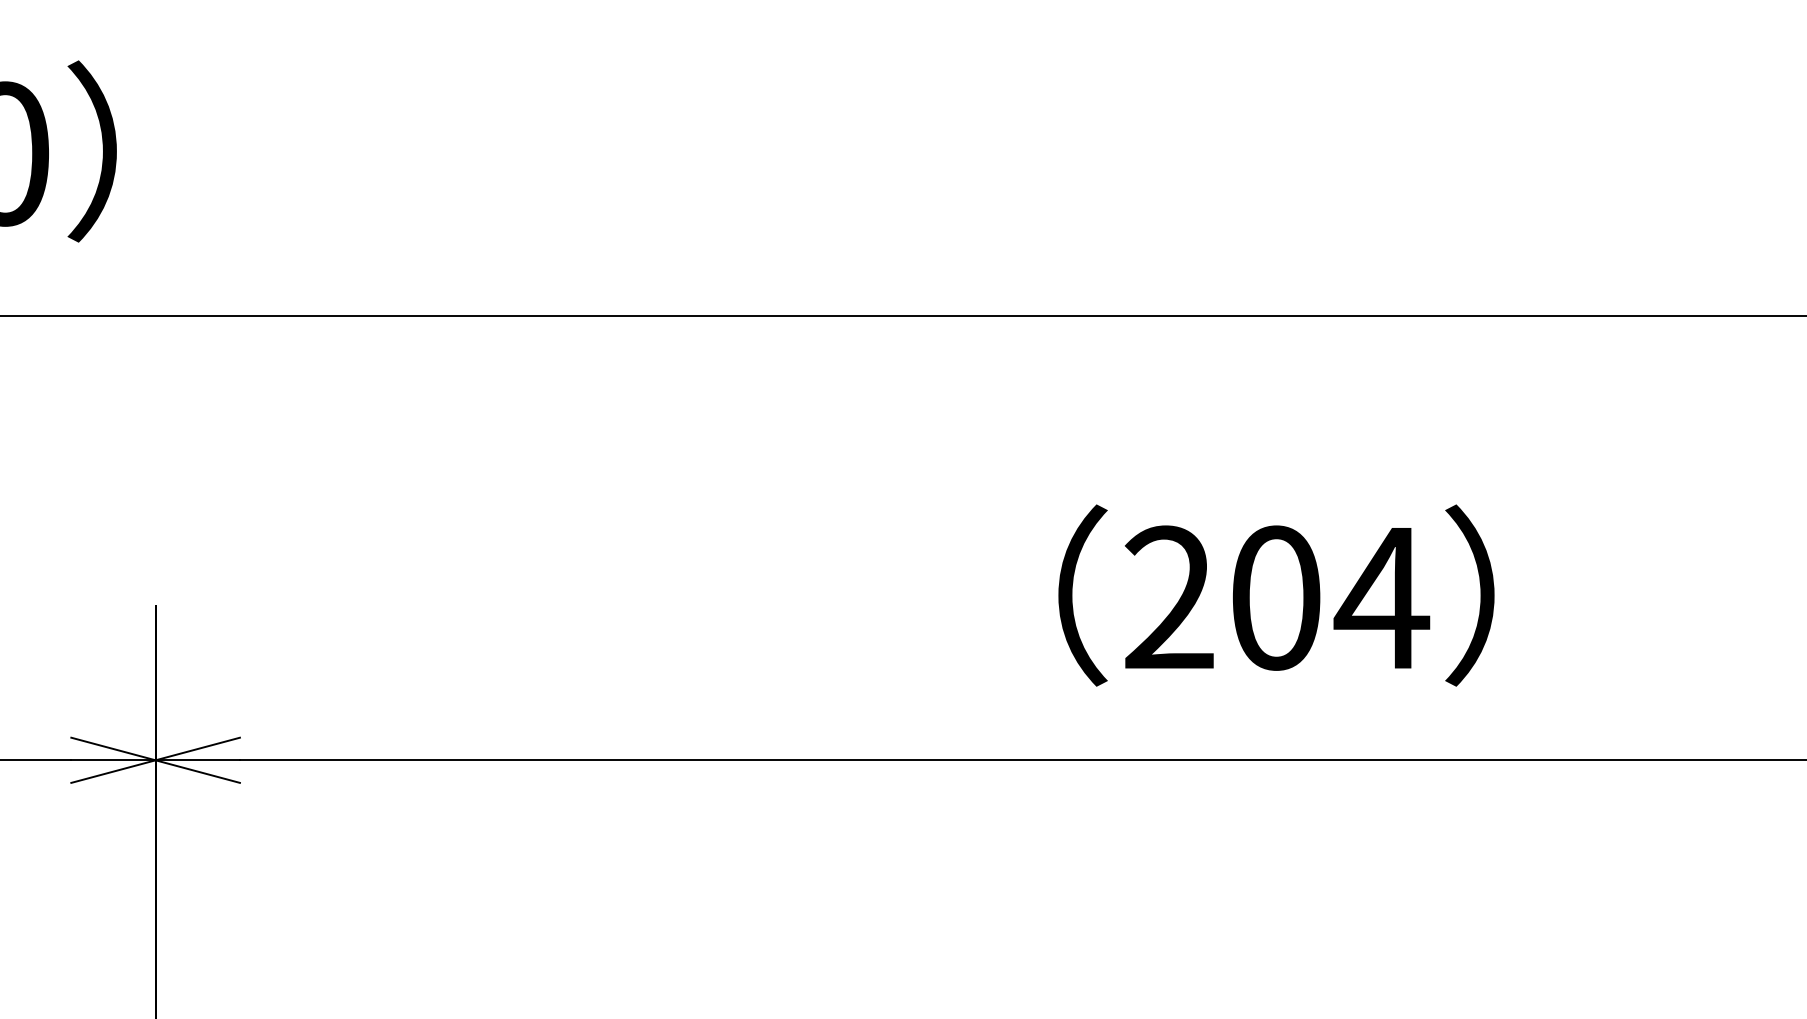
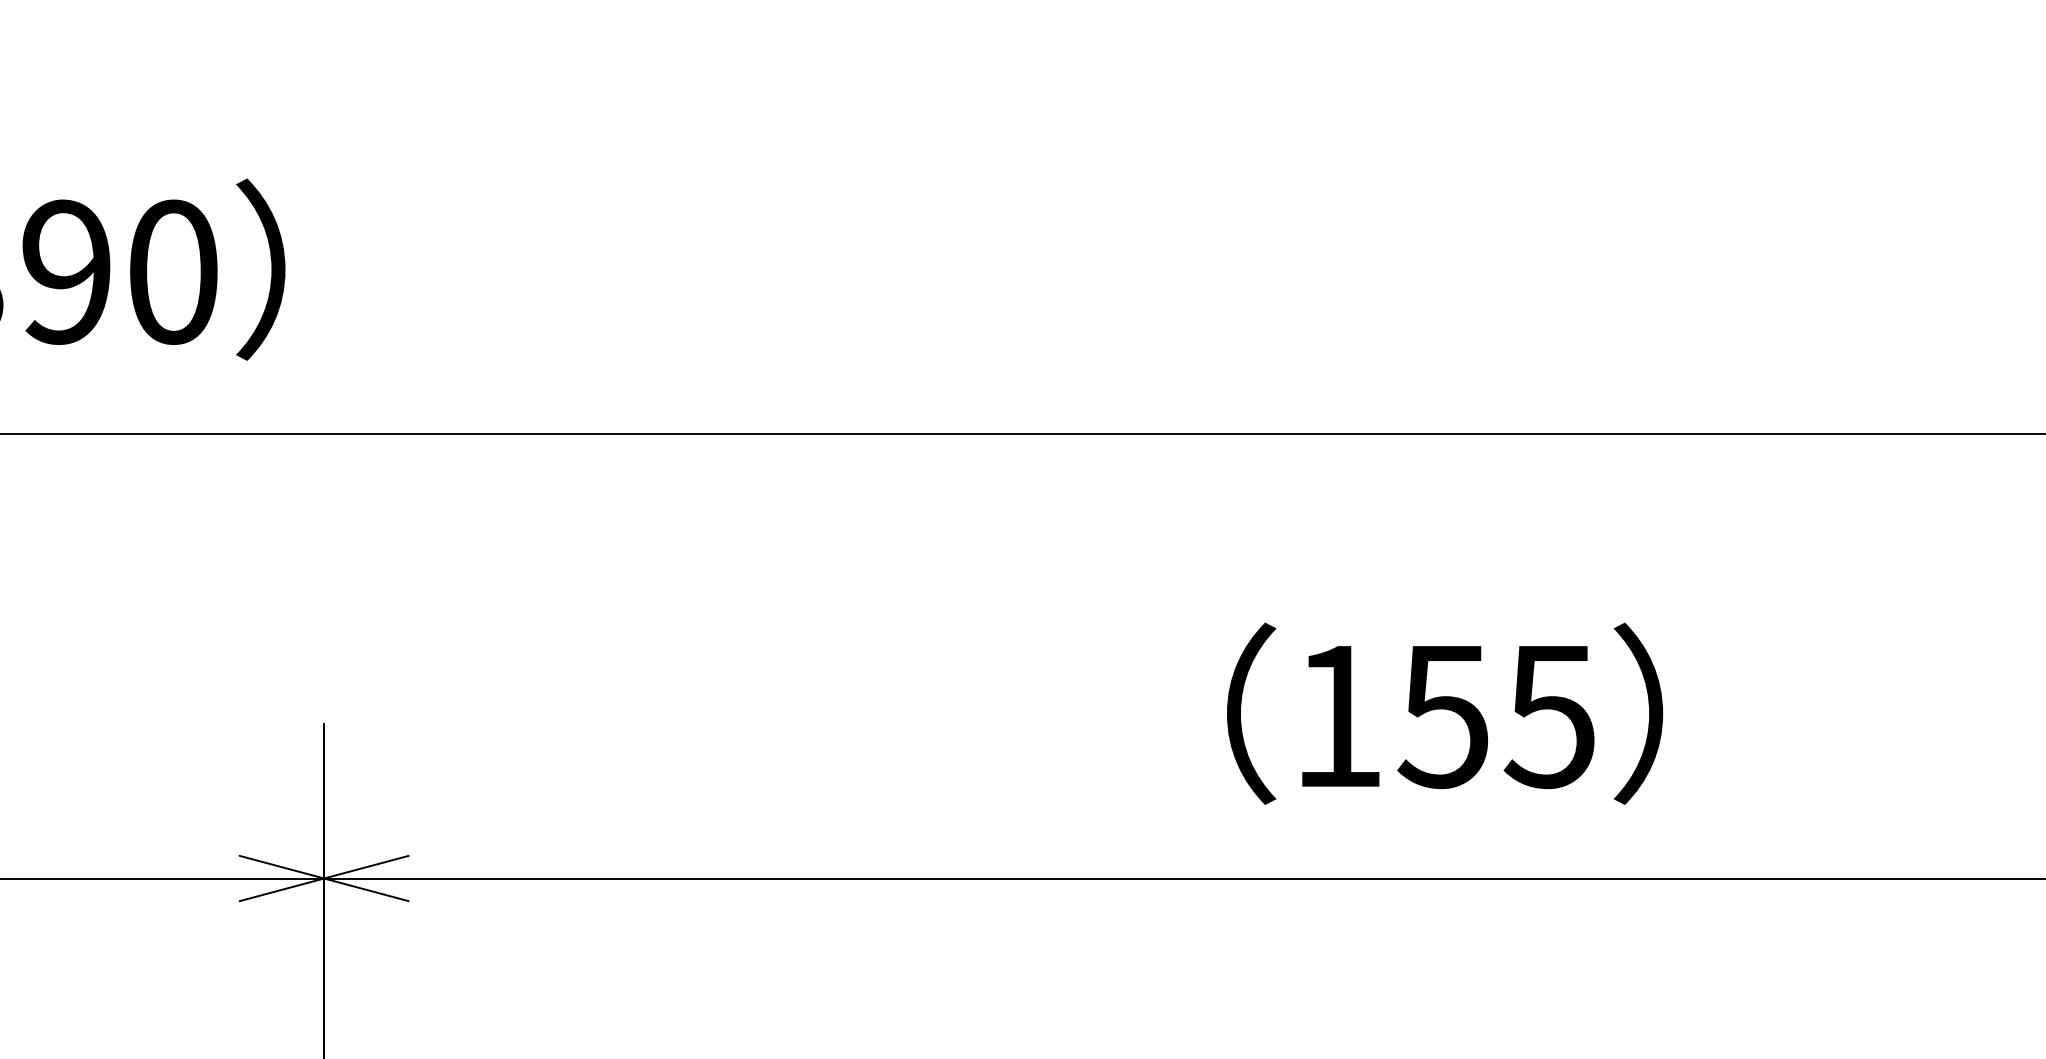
text: (1276, 598) -> (1445, 716), 204 -> 155

